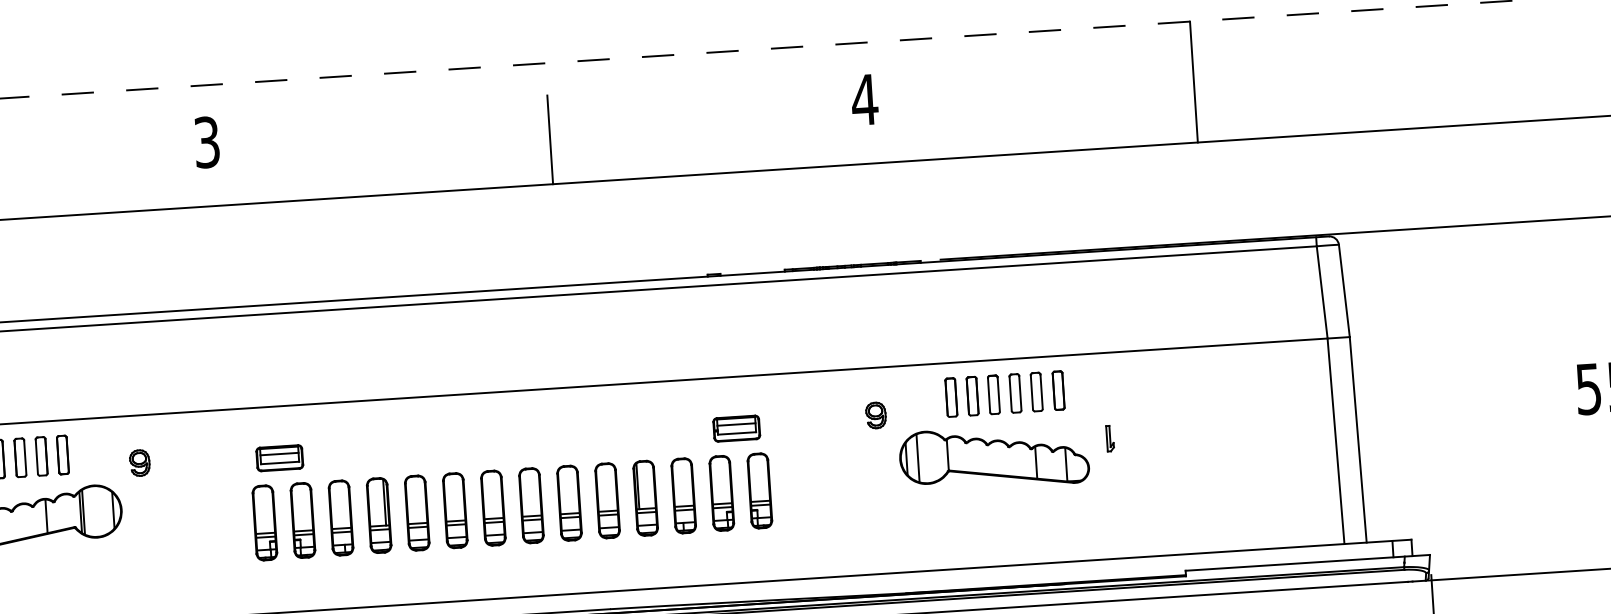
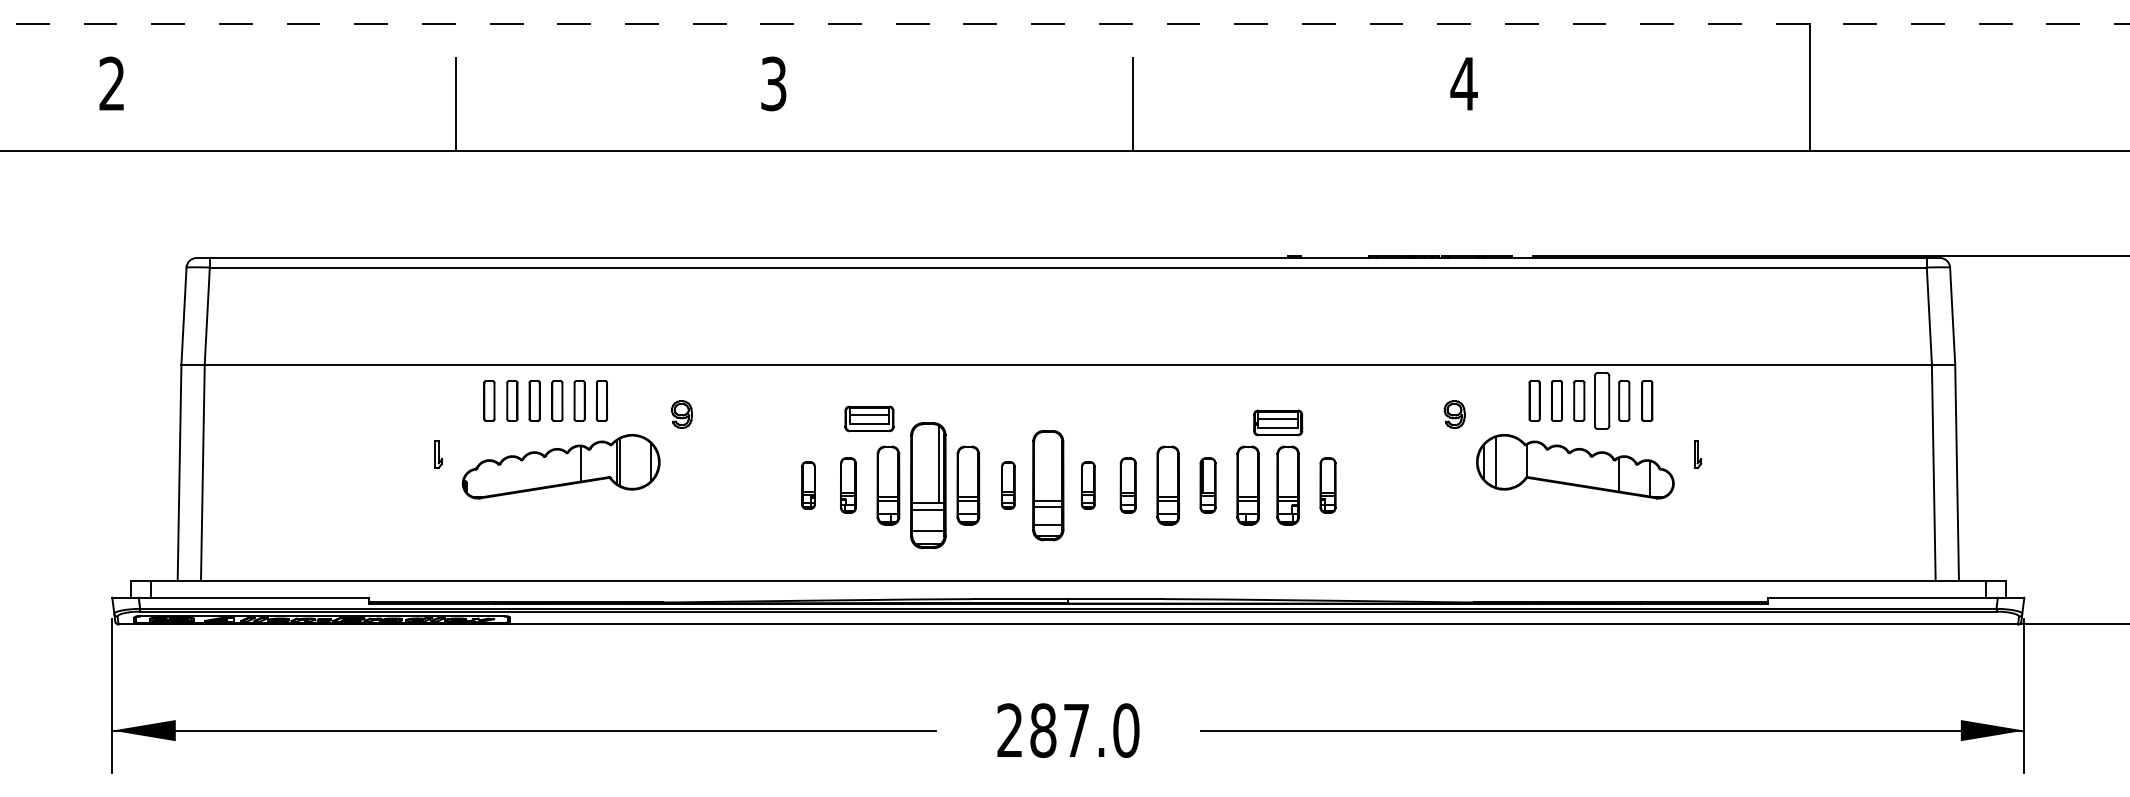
part: (1015, 393) -> (1601, 400), size x1.4
part: (737, 428) -> (1278, 422), moved
part: (279, 457) -> (869, 418), moved
part: (759, 490) -> (1327, 485), size x0.7
part: (644, 498) -> (1207, 485), size x0.7
part: (569, 503) -> (1128, 485), size x0.7
part: (531, 505) -> (1088, 485), size x0.6
part: (493, 508) -> (1048, 485), size x1.4
part: (455, 510) -> (1008, 485), size x0.6
part: (379, 515) -> (928, 485), size x1.6
part: (302, 520) -> (848, 485), size x0.7
part: (264, 522) -> (808, 485), size x0.6

